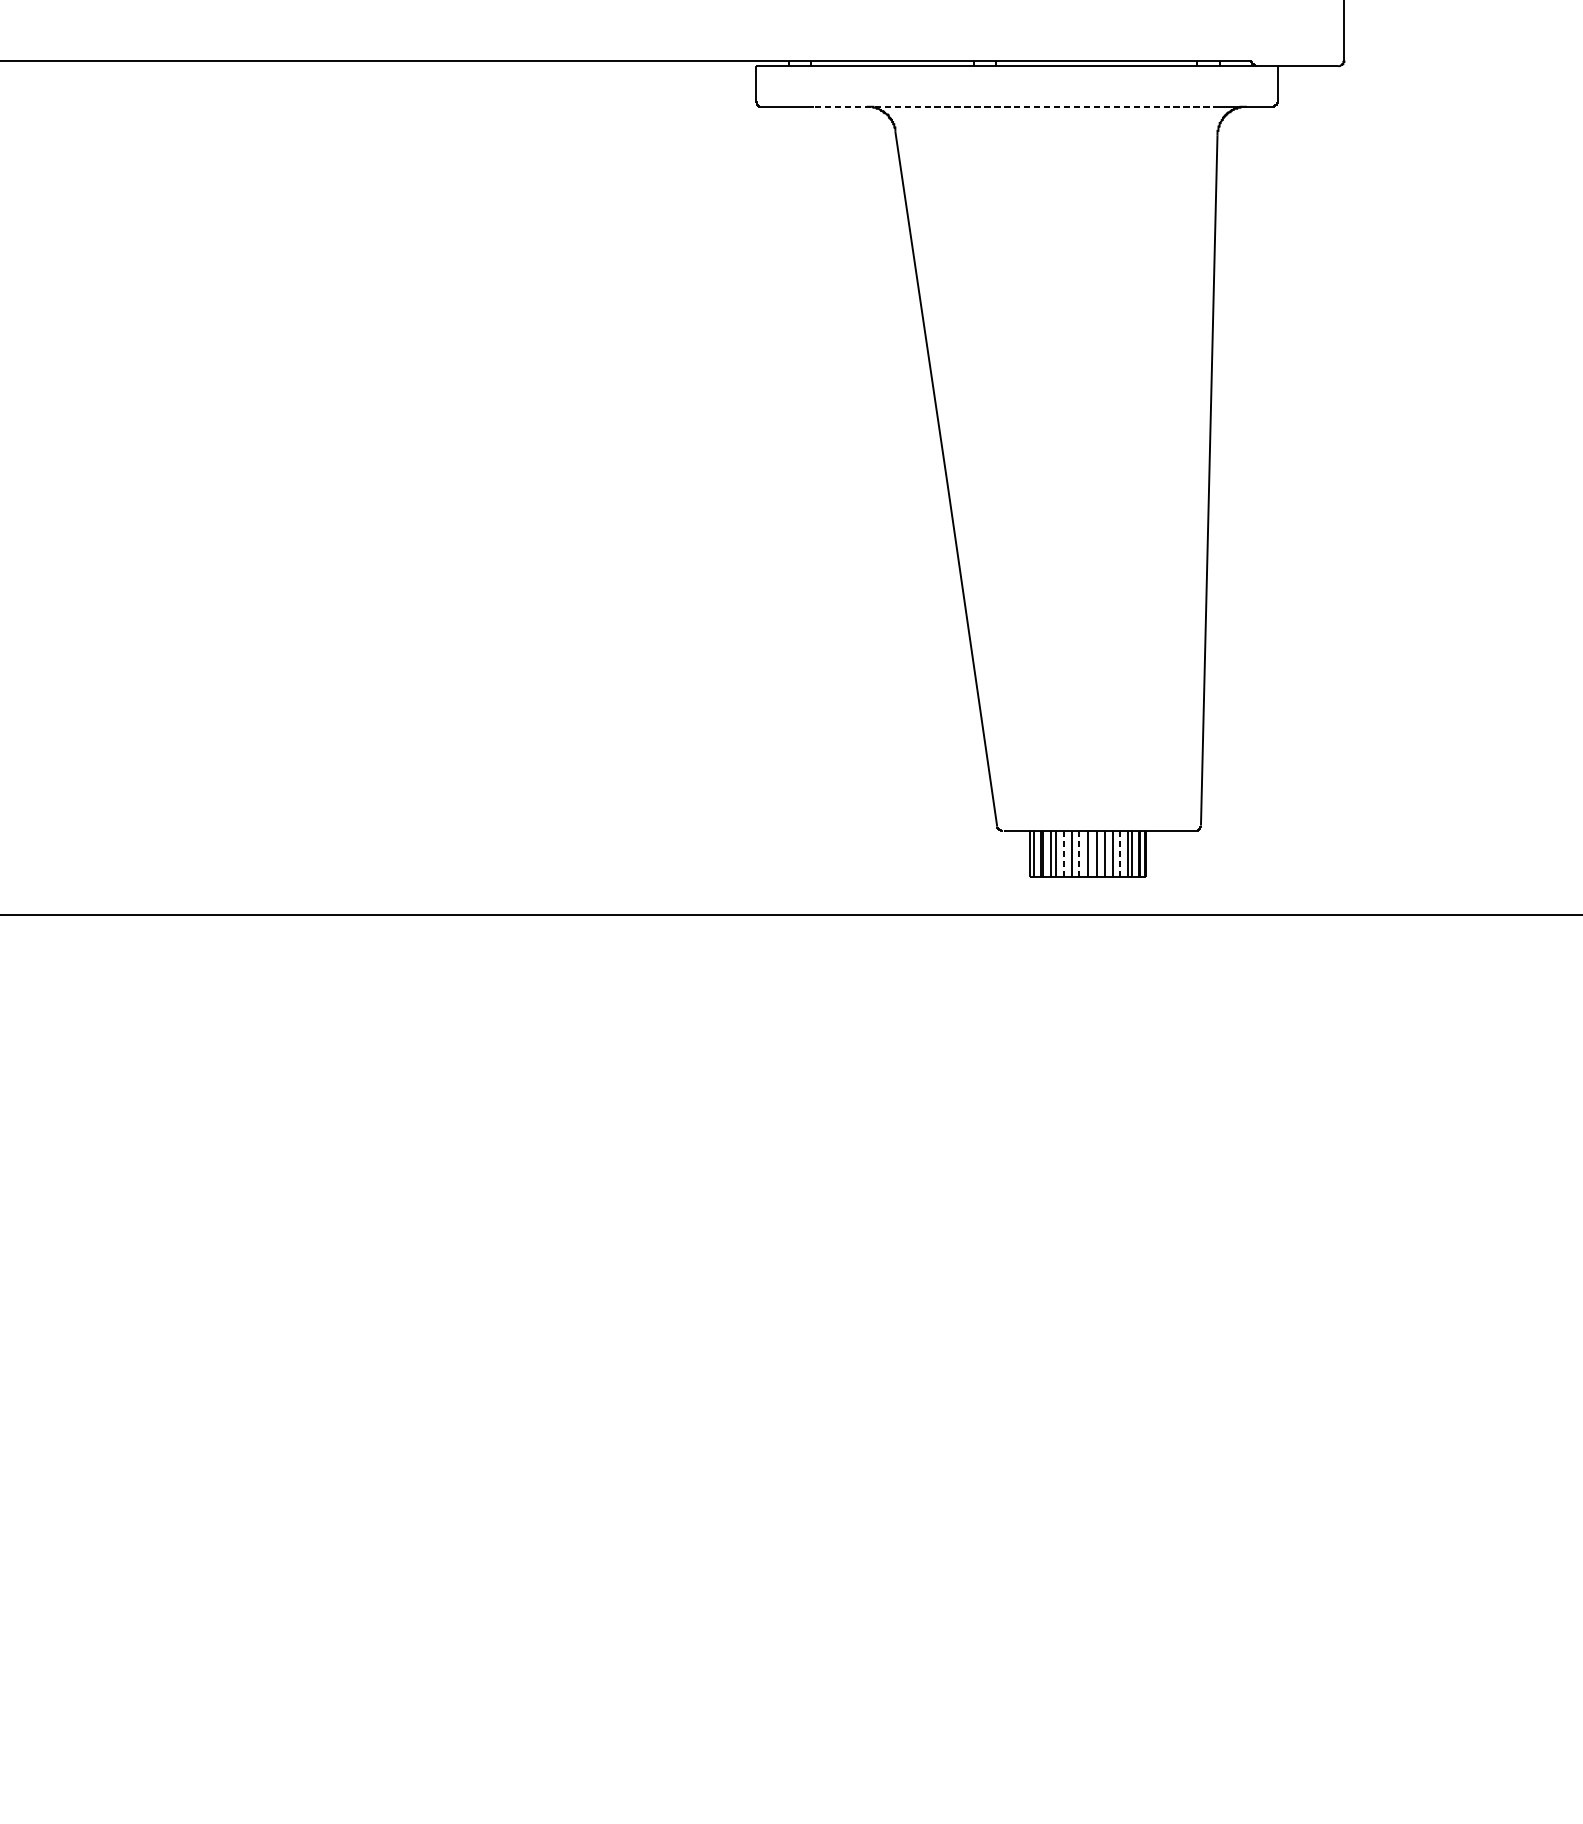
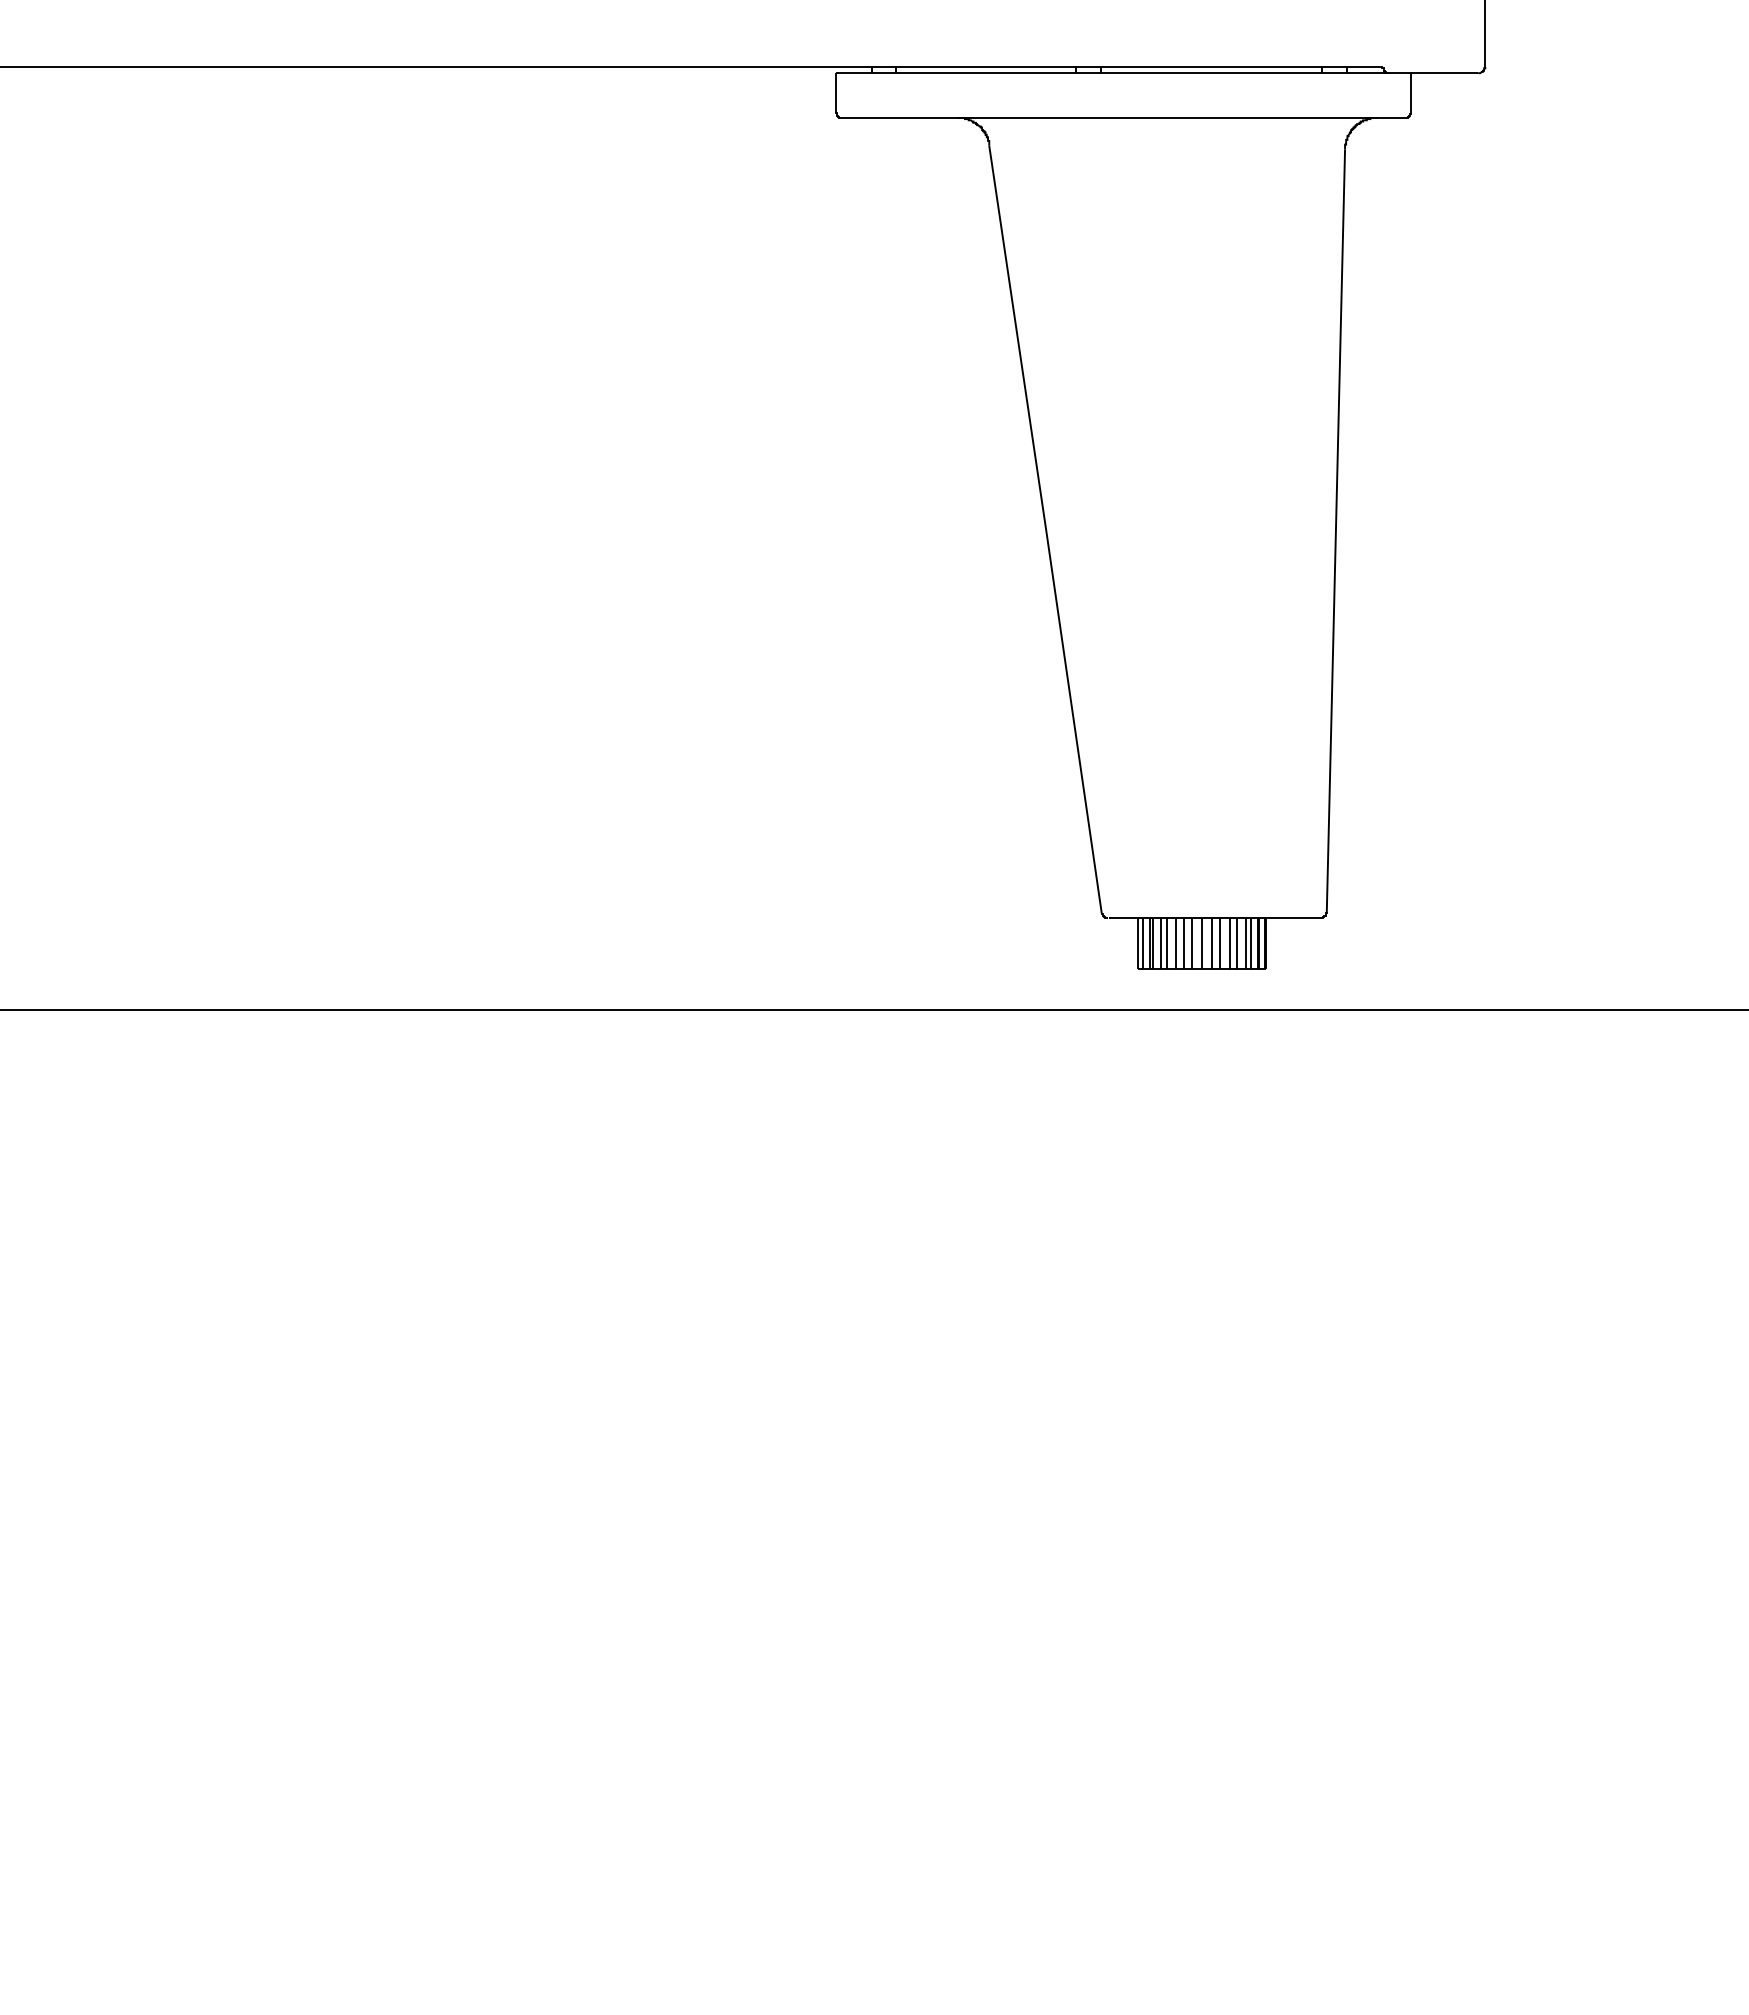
line: (1016, 107) -> (1123, 118), dashed -> solid
line: (1063, 853) -> (1175, 942), dashed -> solid
line: (1079, 853) -> (1192, 942), dashed -> solid
line: (1120, 854) -> (1237, 943), dashed -> solid

